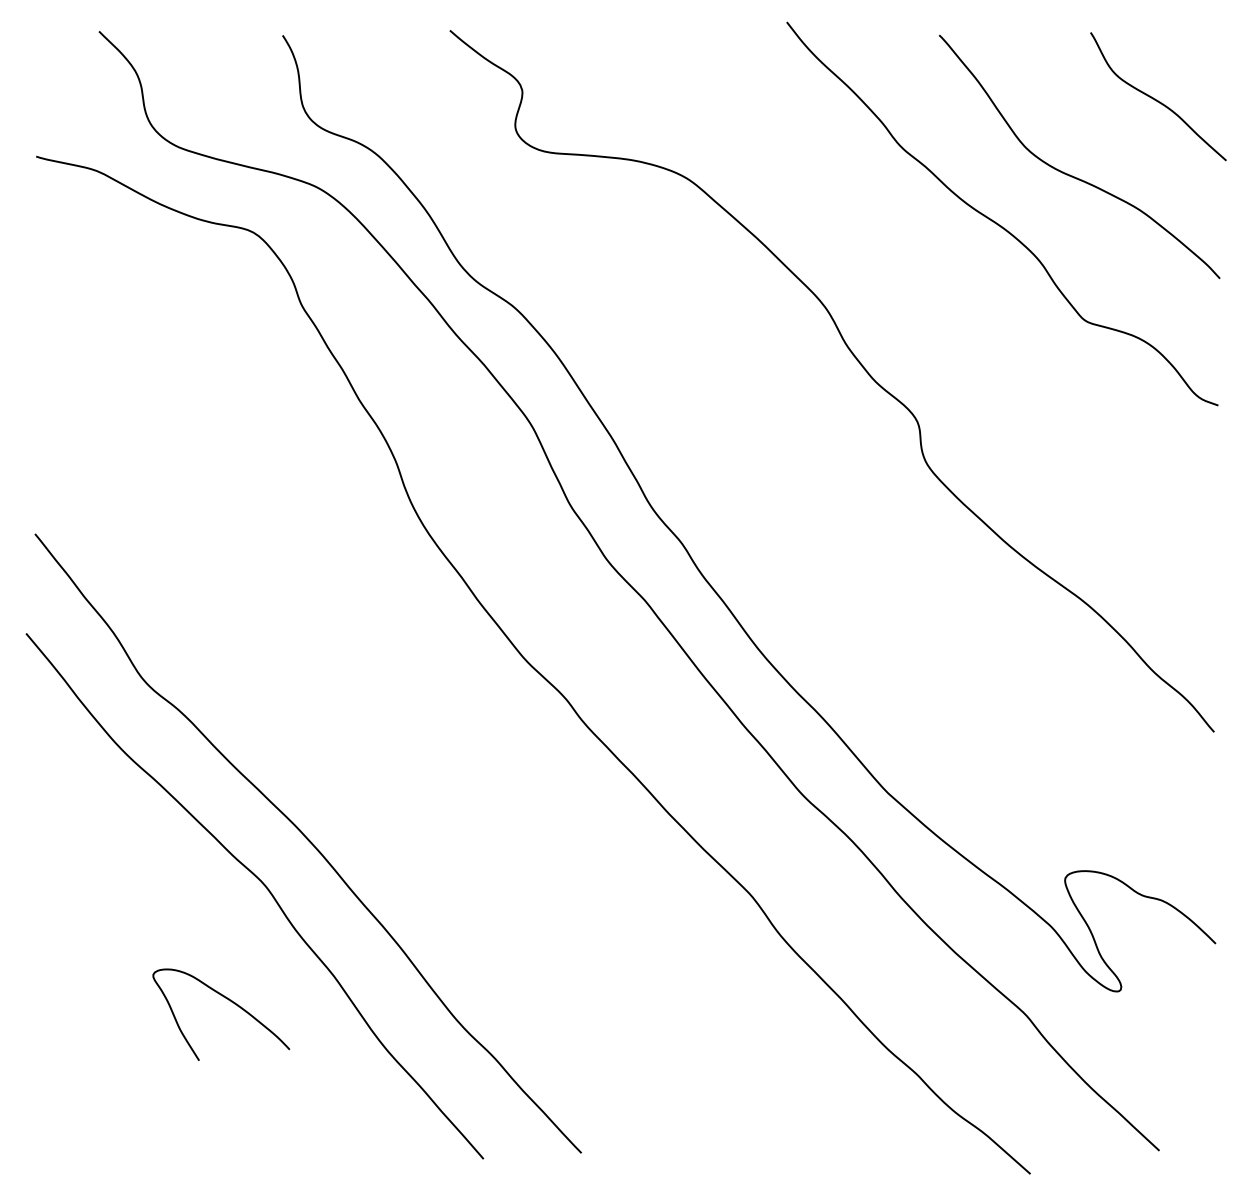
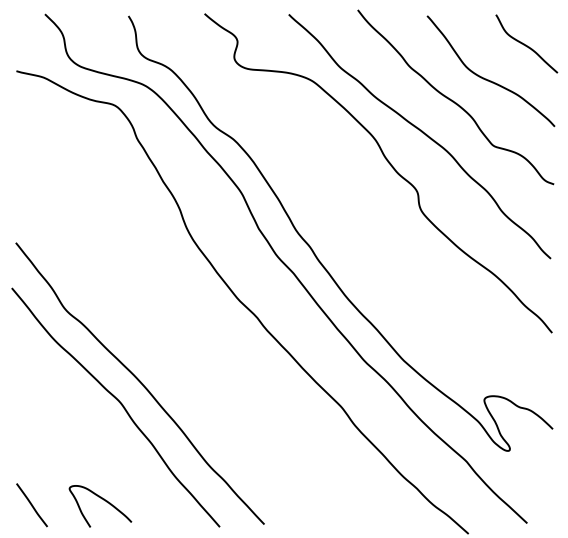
curve: (928, 293) -> (422, 133), added
curve: (227, 1001) -> (103, 500), moved
line: (69, 1111) -> (31, 505), added

